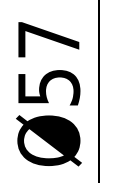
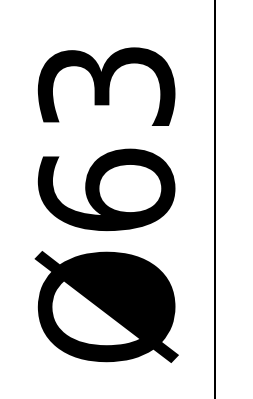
text: (48, 63) -> (105, 138), Ø57 -> Ø63

